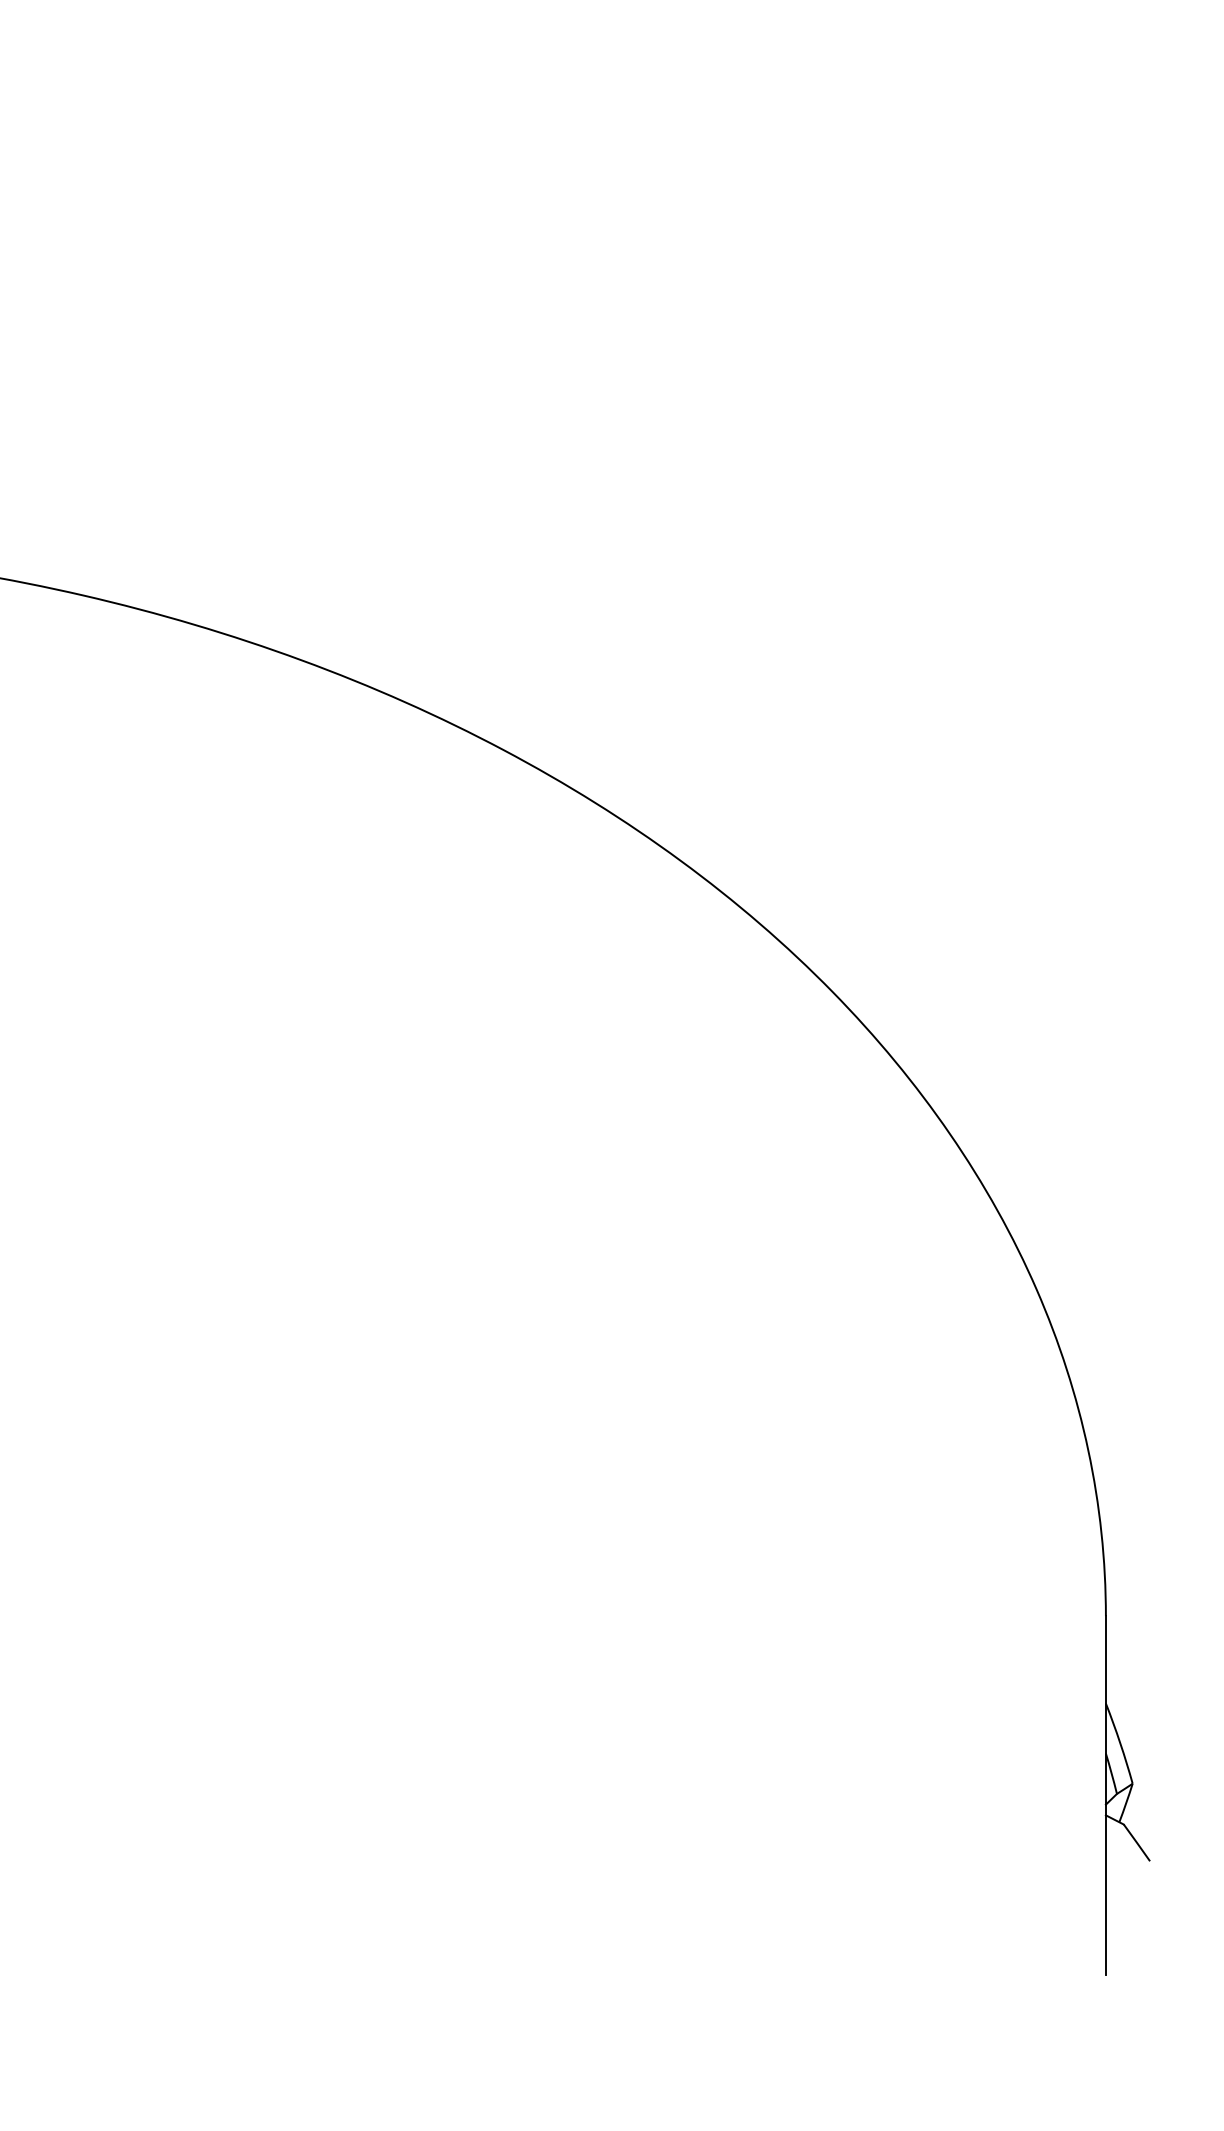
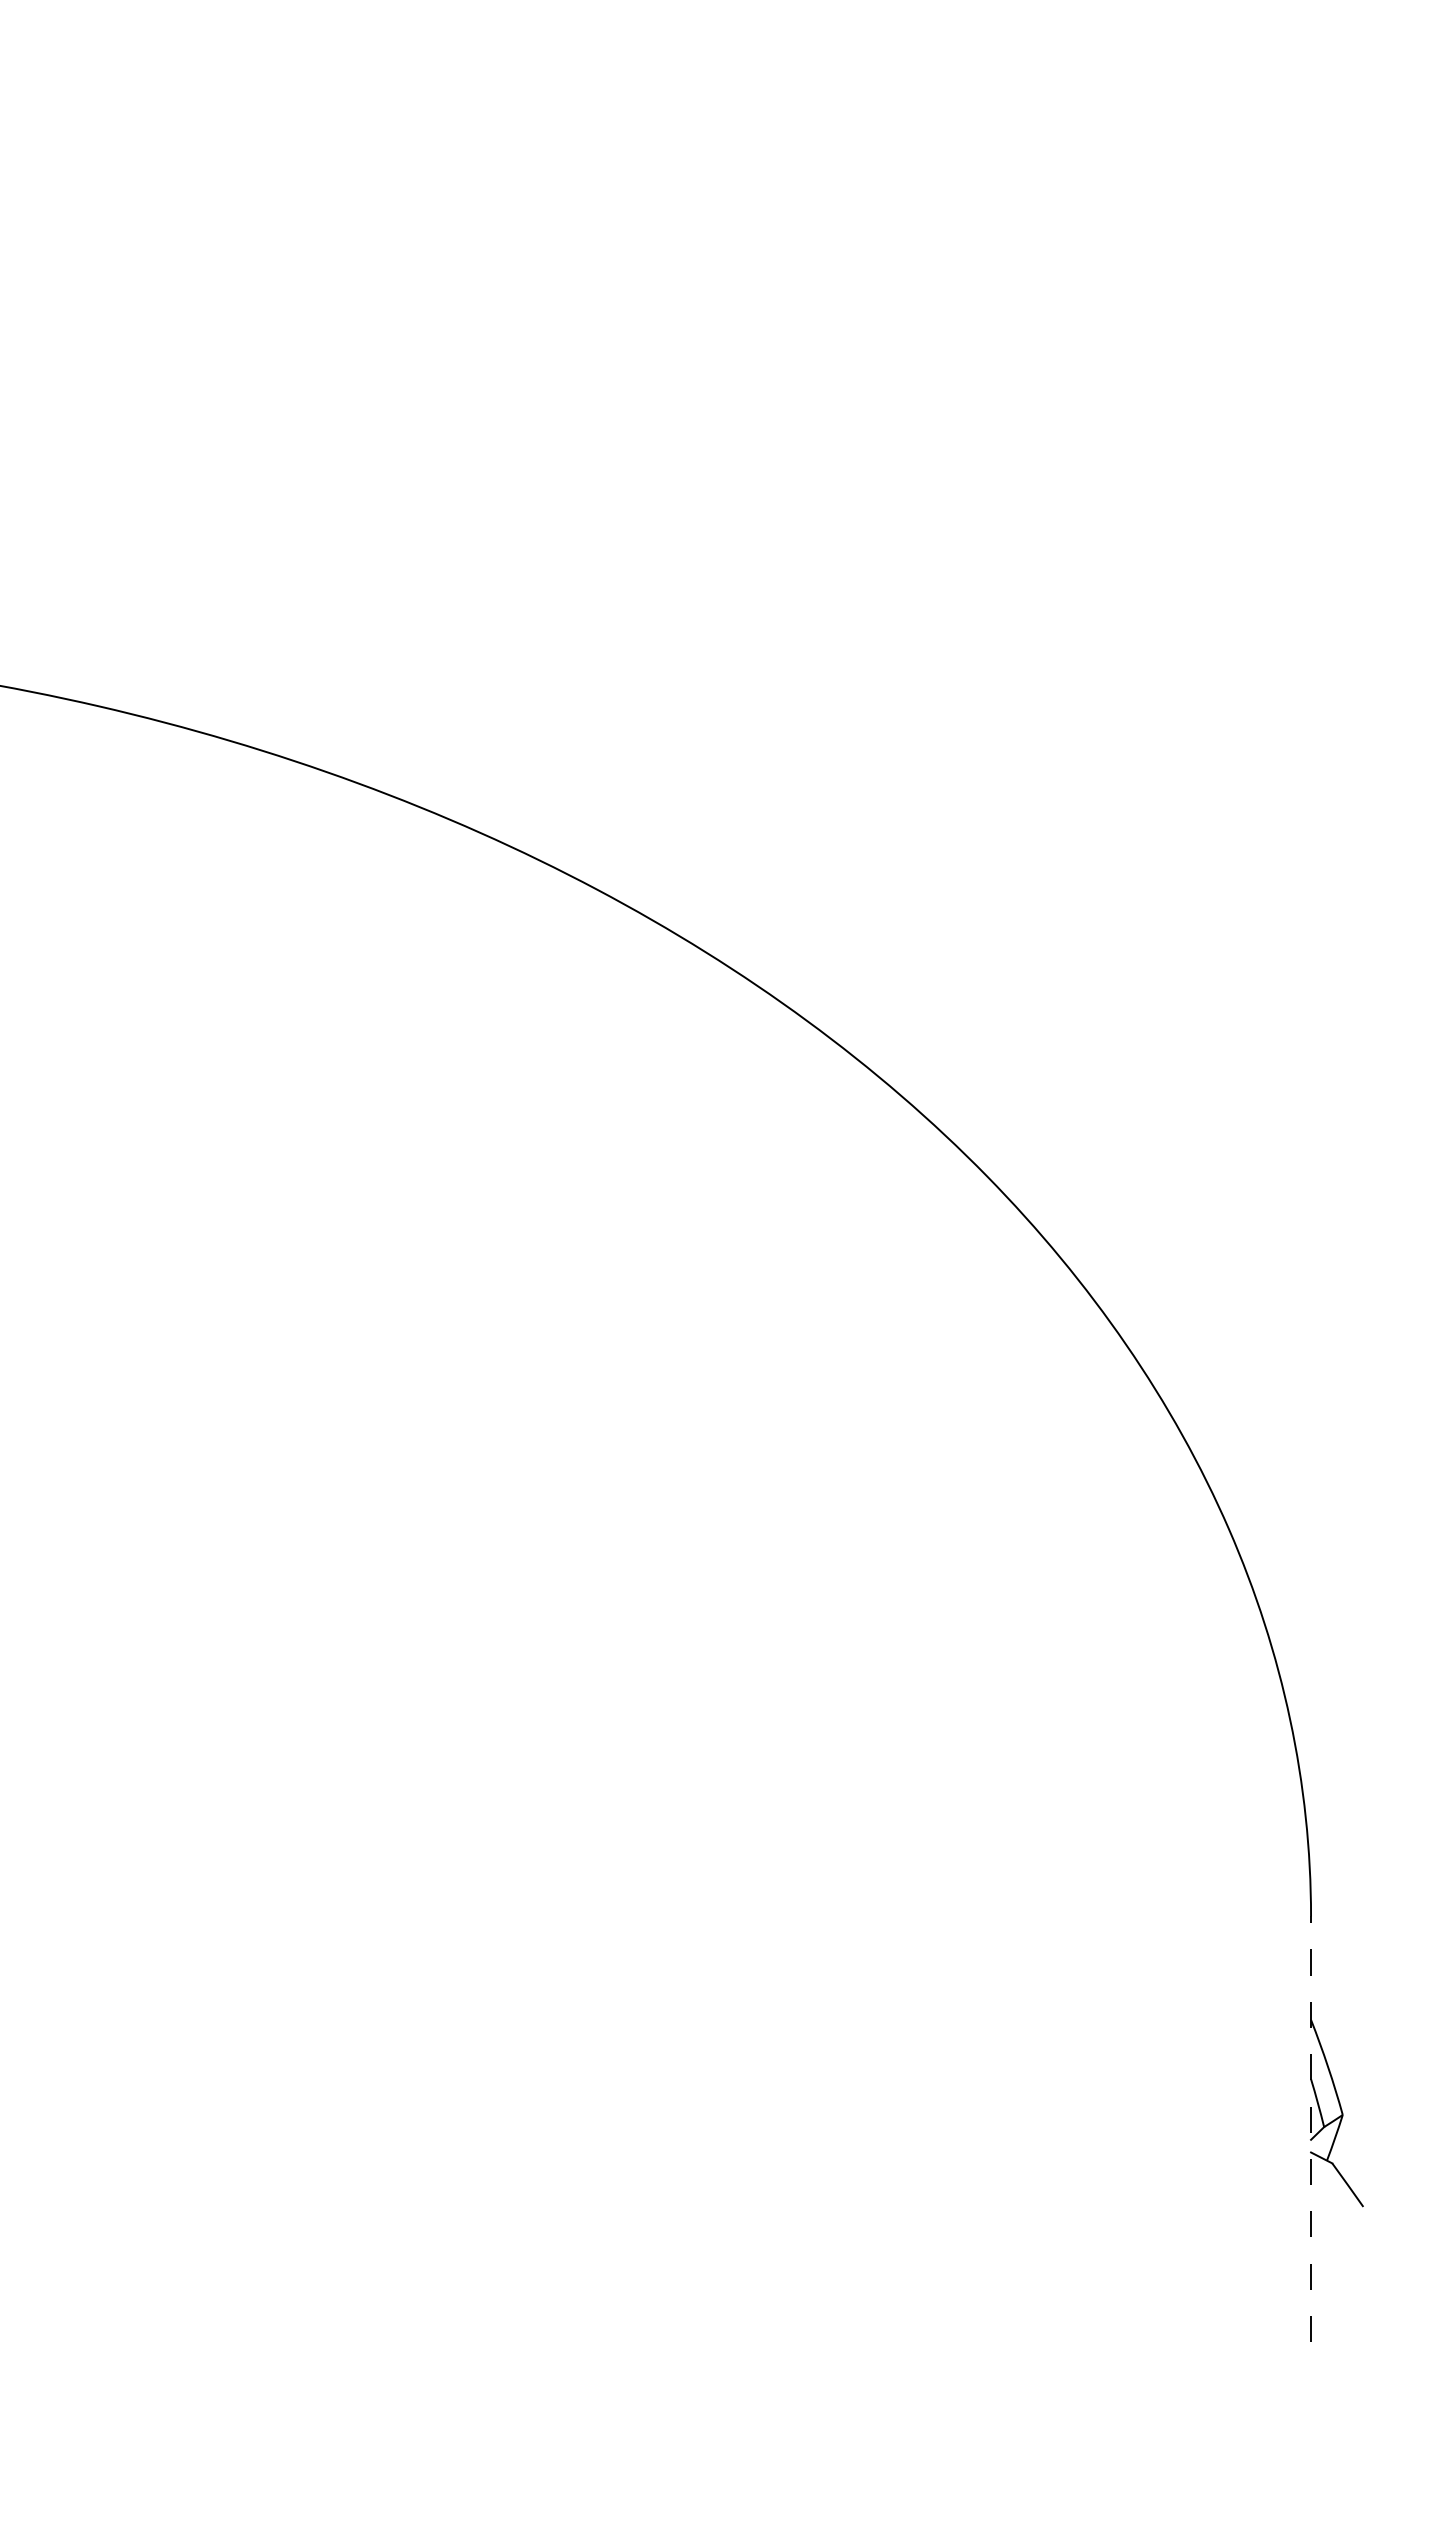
line: (1106, 1795) -> (1311, 2129), solid -> dashed

